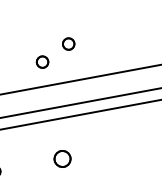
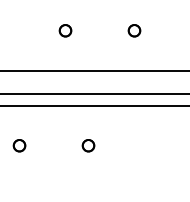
part: (68, 43) -> (134, 30), moved
part: (42, 61) -> (65, 30), moved
part: (62, 158) -> (88, 145), size x0.71

